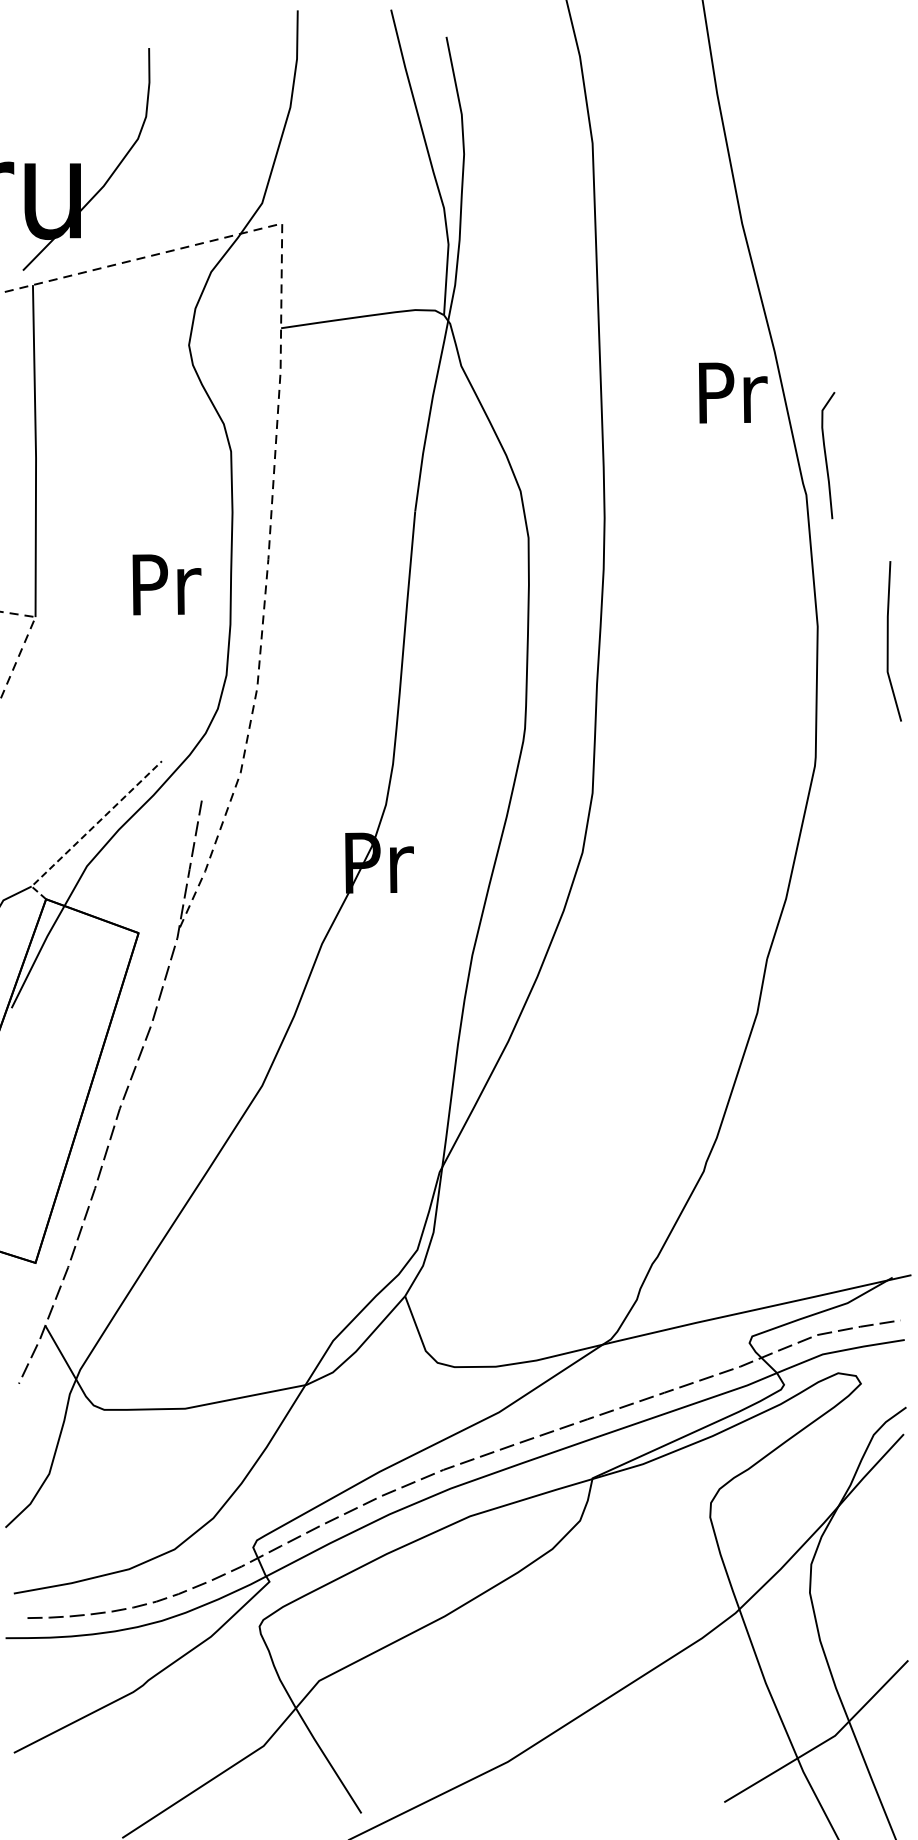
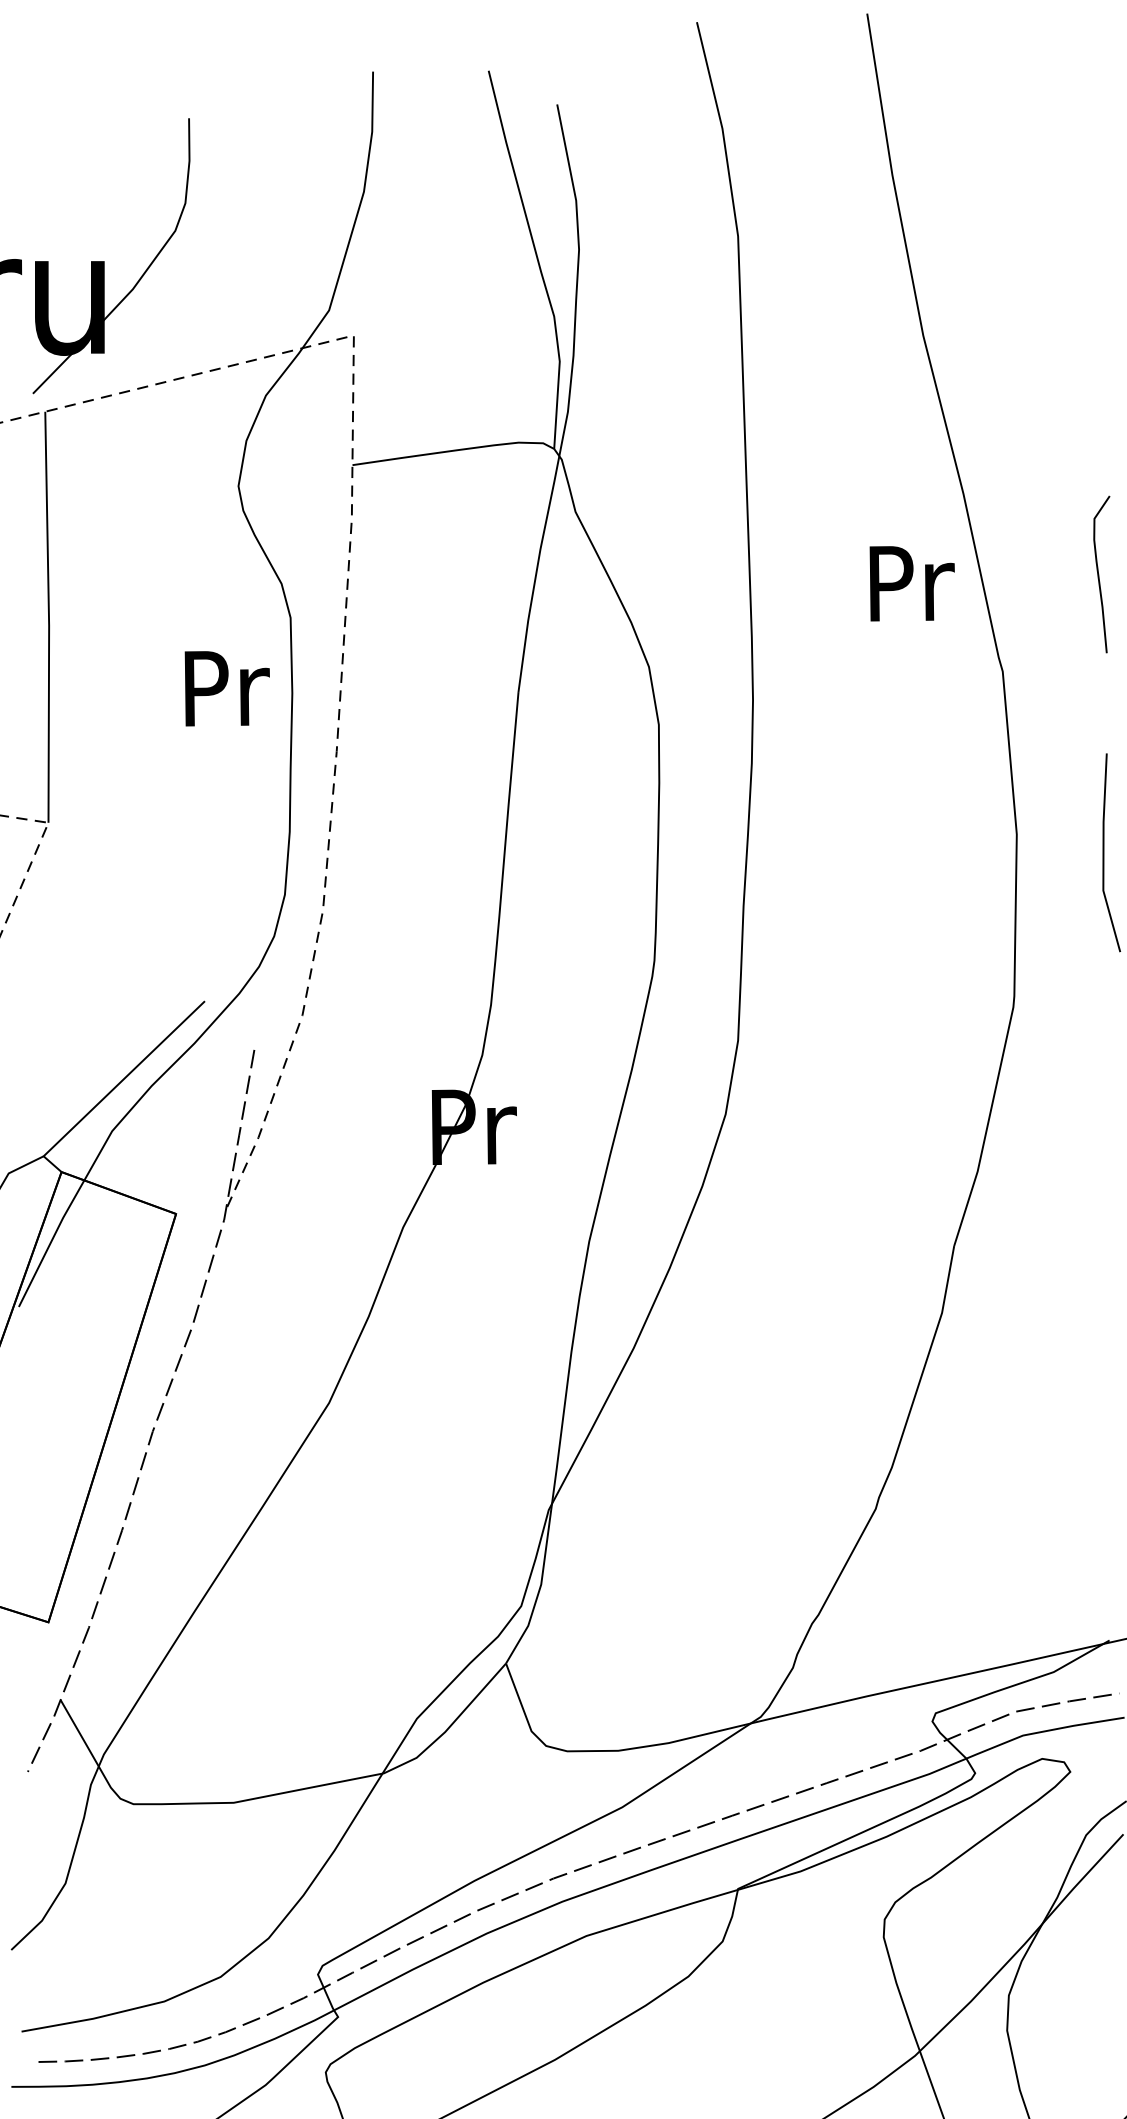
text: (733, 392) -> (912, 583), moved
curve: (826, 455) -> (1099, 574), moved
text: (166, 584) -> (226, 688), moved
line: (89, 831) -> (115, 1088), dashed -> solid

